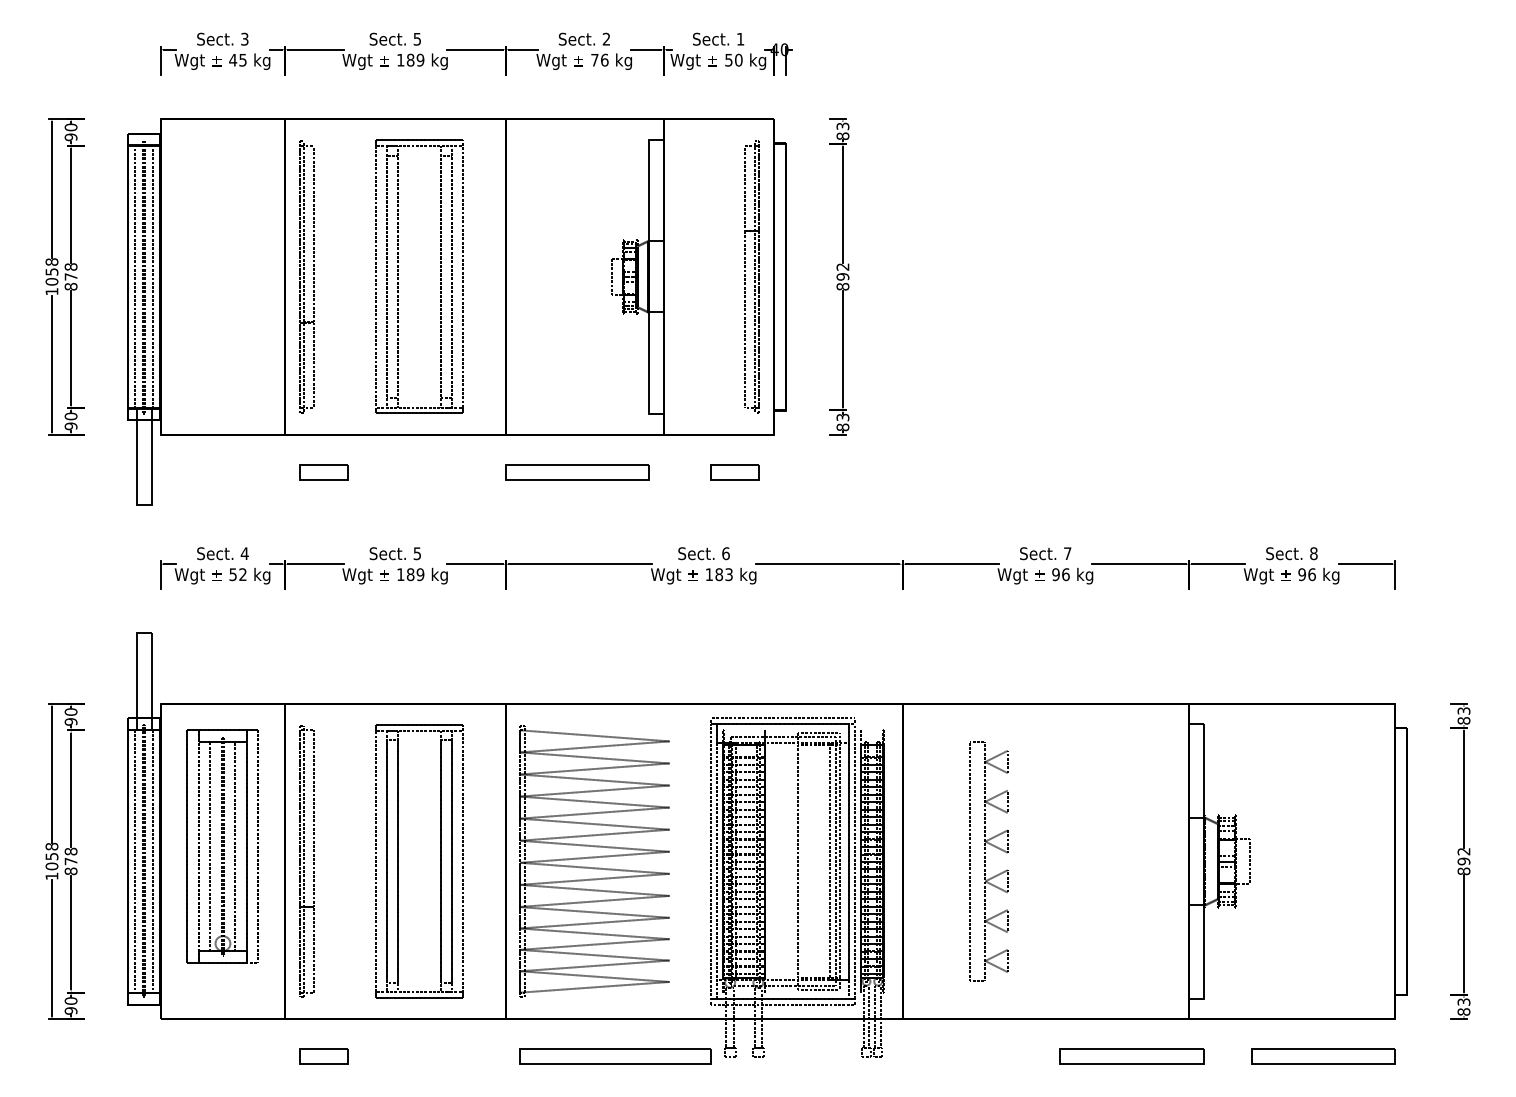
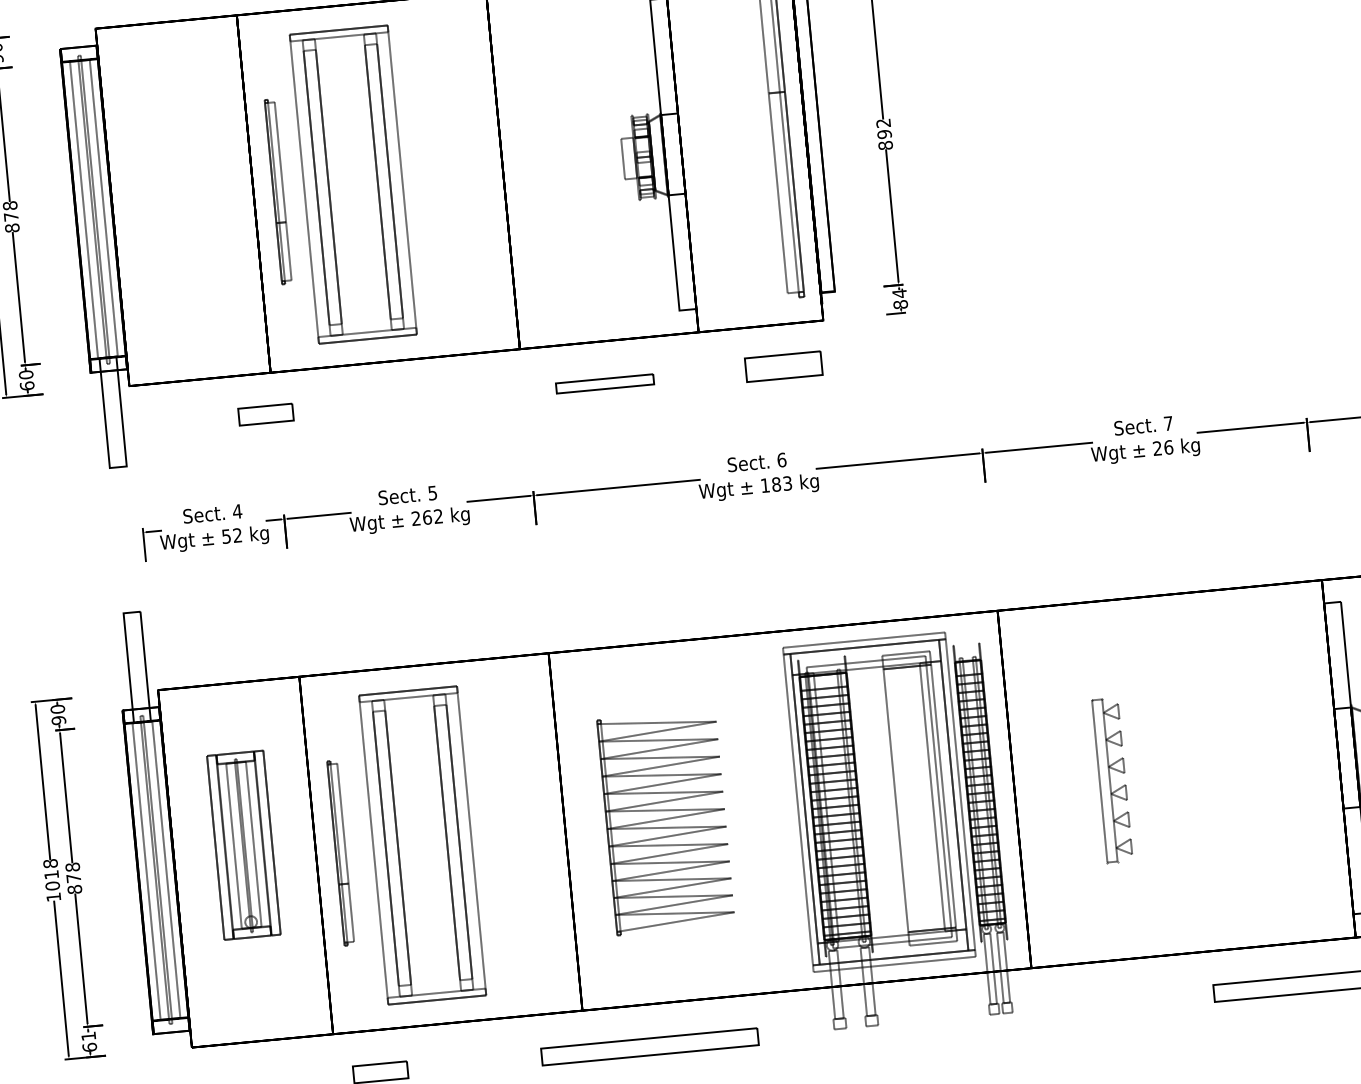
part: (306, 276) -> (277, 191), size x0.6
part: (440, 276) -> (377, 181), moved
text: (842, 417) -> (899, 293), 83 -> 84
text: (70, 426) -> (26, 386), 90 -> 60
part: (323, 472) -> (265, 415), moved
part: (577, 472) -> (605, 384), size x0.6
part: (734, 472) -> (782, 367), size x1.4
text: (410, 574) -> (427, 517), 189 -> 262
text: (1055, 574) -> (1156, 448), 96 -> 26
part: (222, 846) -> (243, 845), size x0.7
text: (51, 856) -> (51, 874), 1058 -> 1018
part: (306, 861) -> (340, 853), size x0.6
part: (398, 861) -> (399, 847), moved
part: (594, 861) -> (666, 822), size x0.7
part: (988, 861) -> (1111, 780), size x0.6
text: (70, 1005) -> (88, 1041), 90 -> 61
part: (615, 1056) -> (649, 1046), moved

